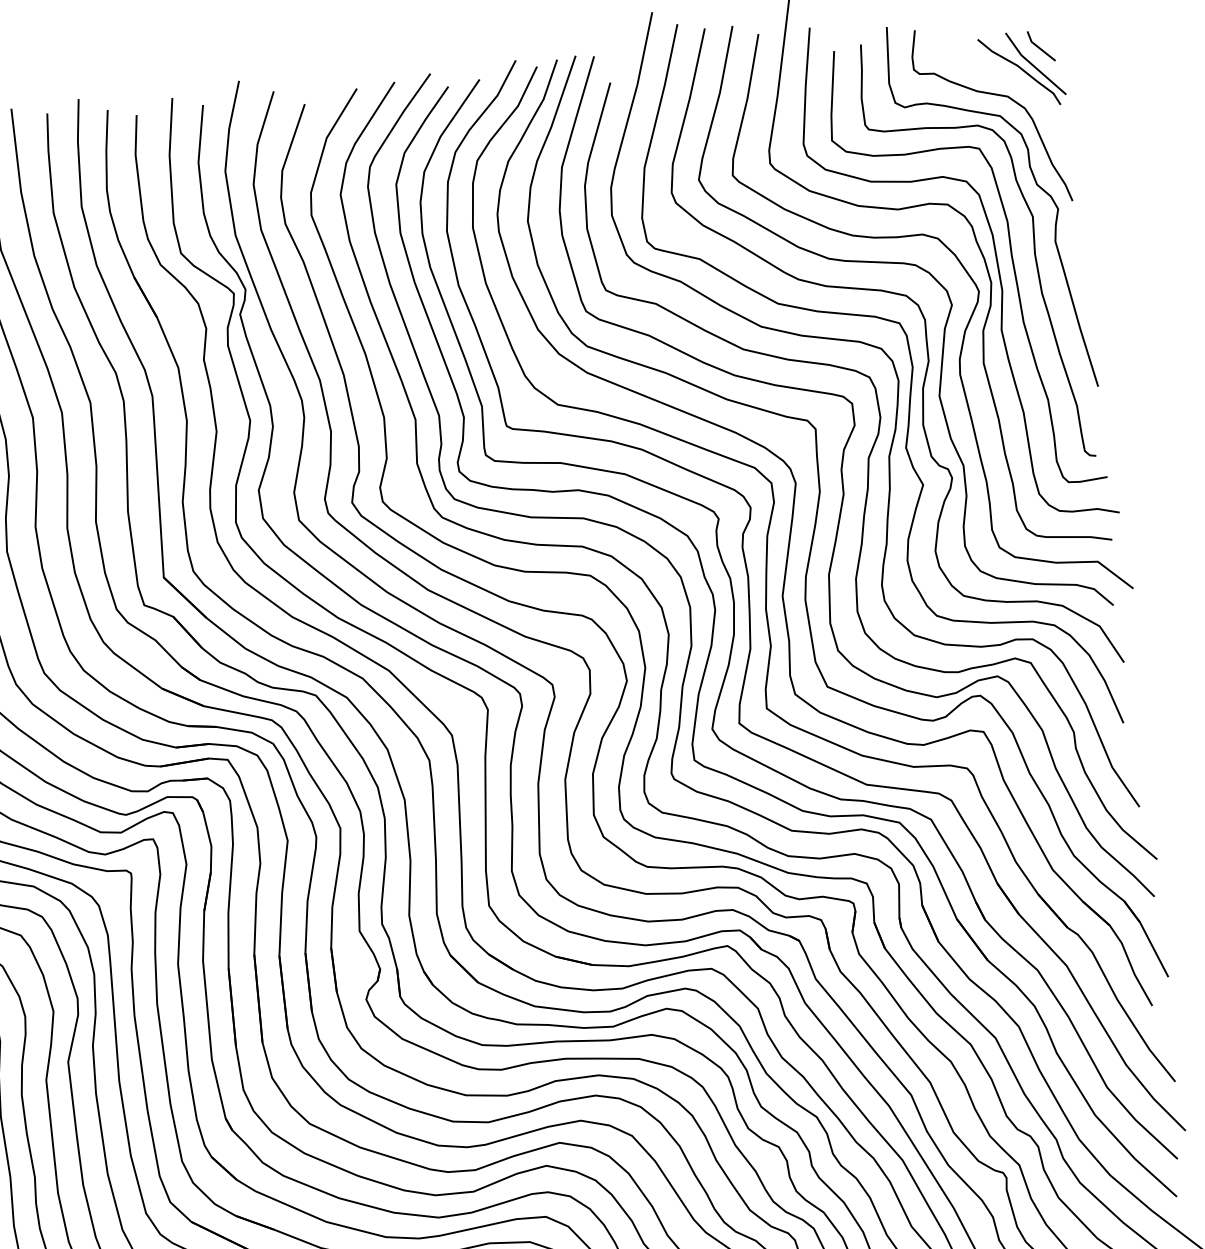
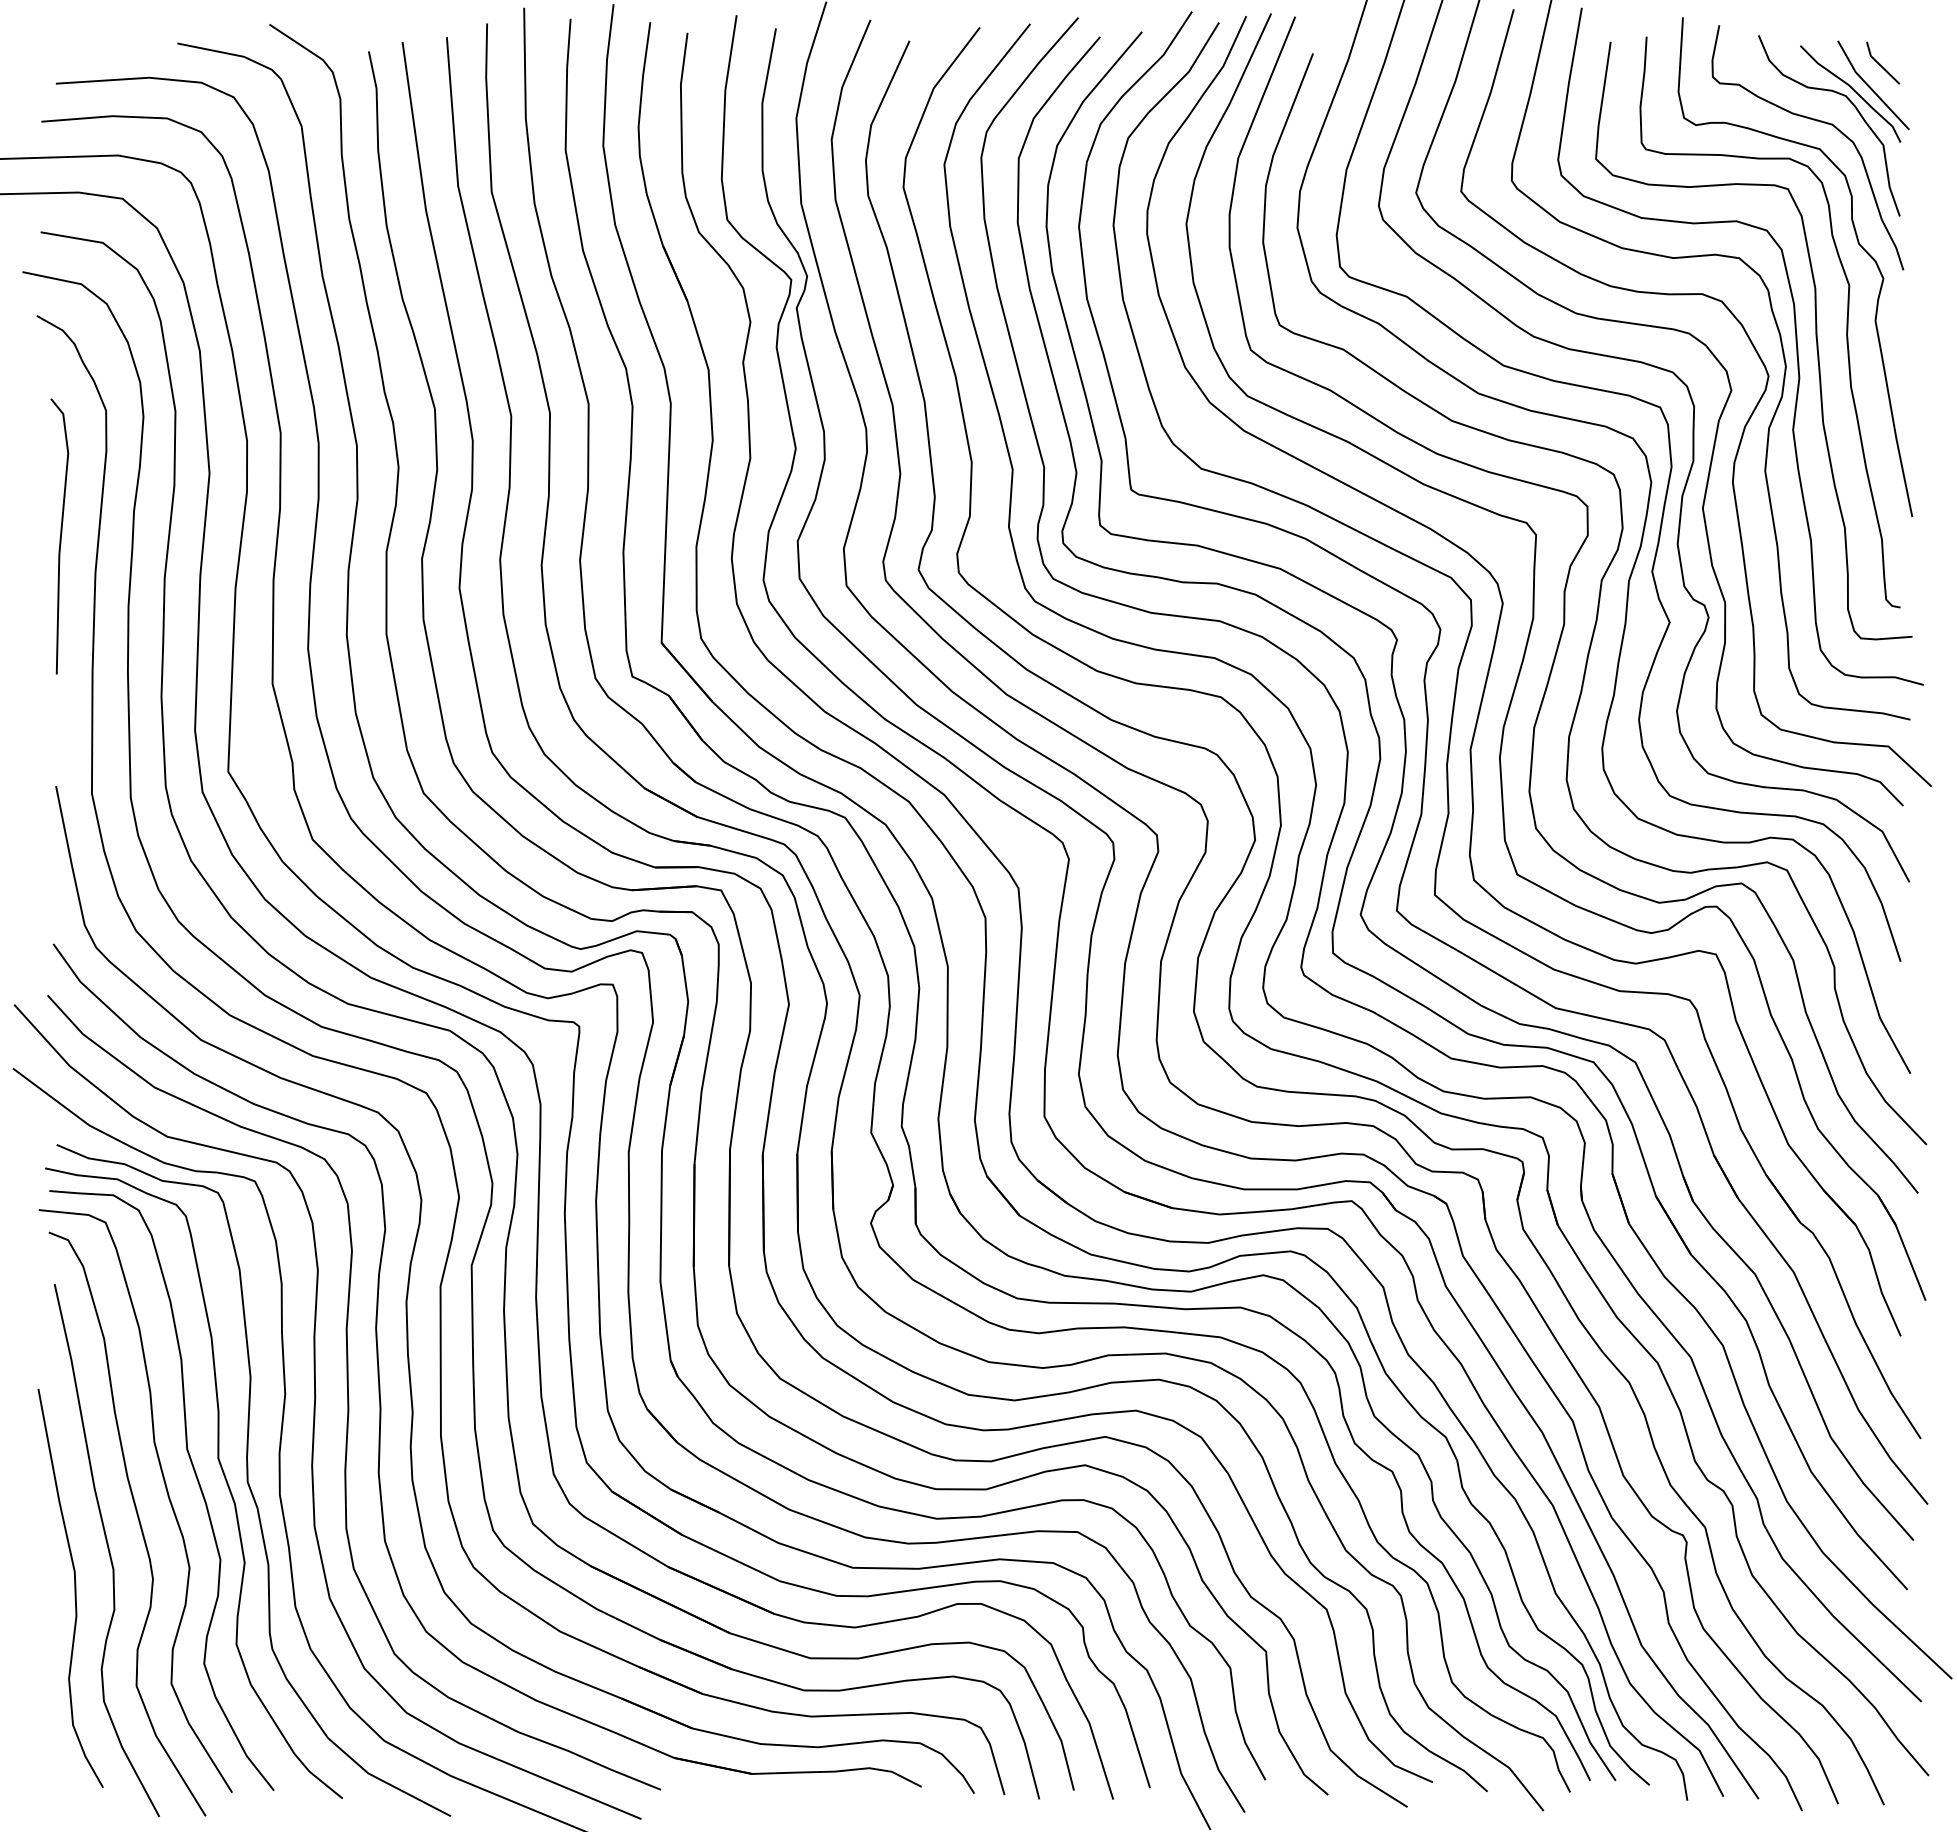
curve: (1021, 80) -> (1852, 105), added

